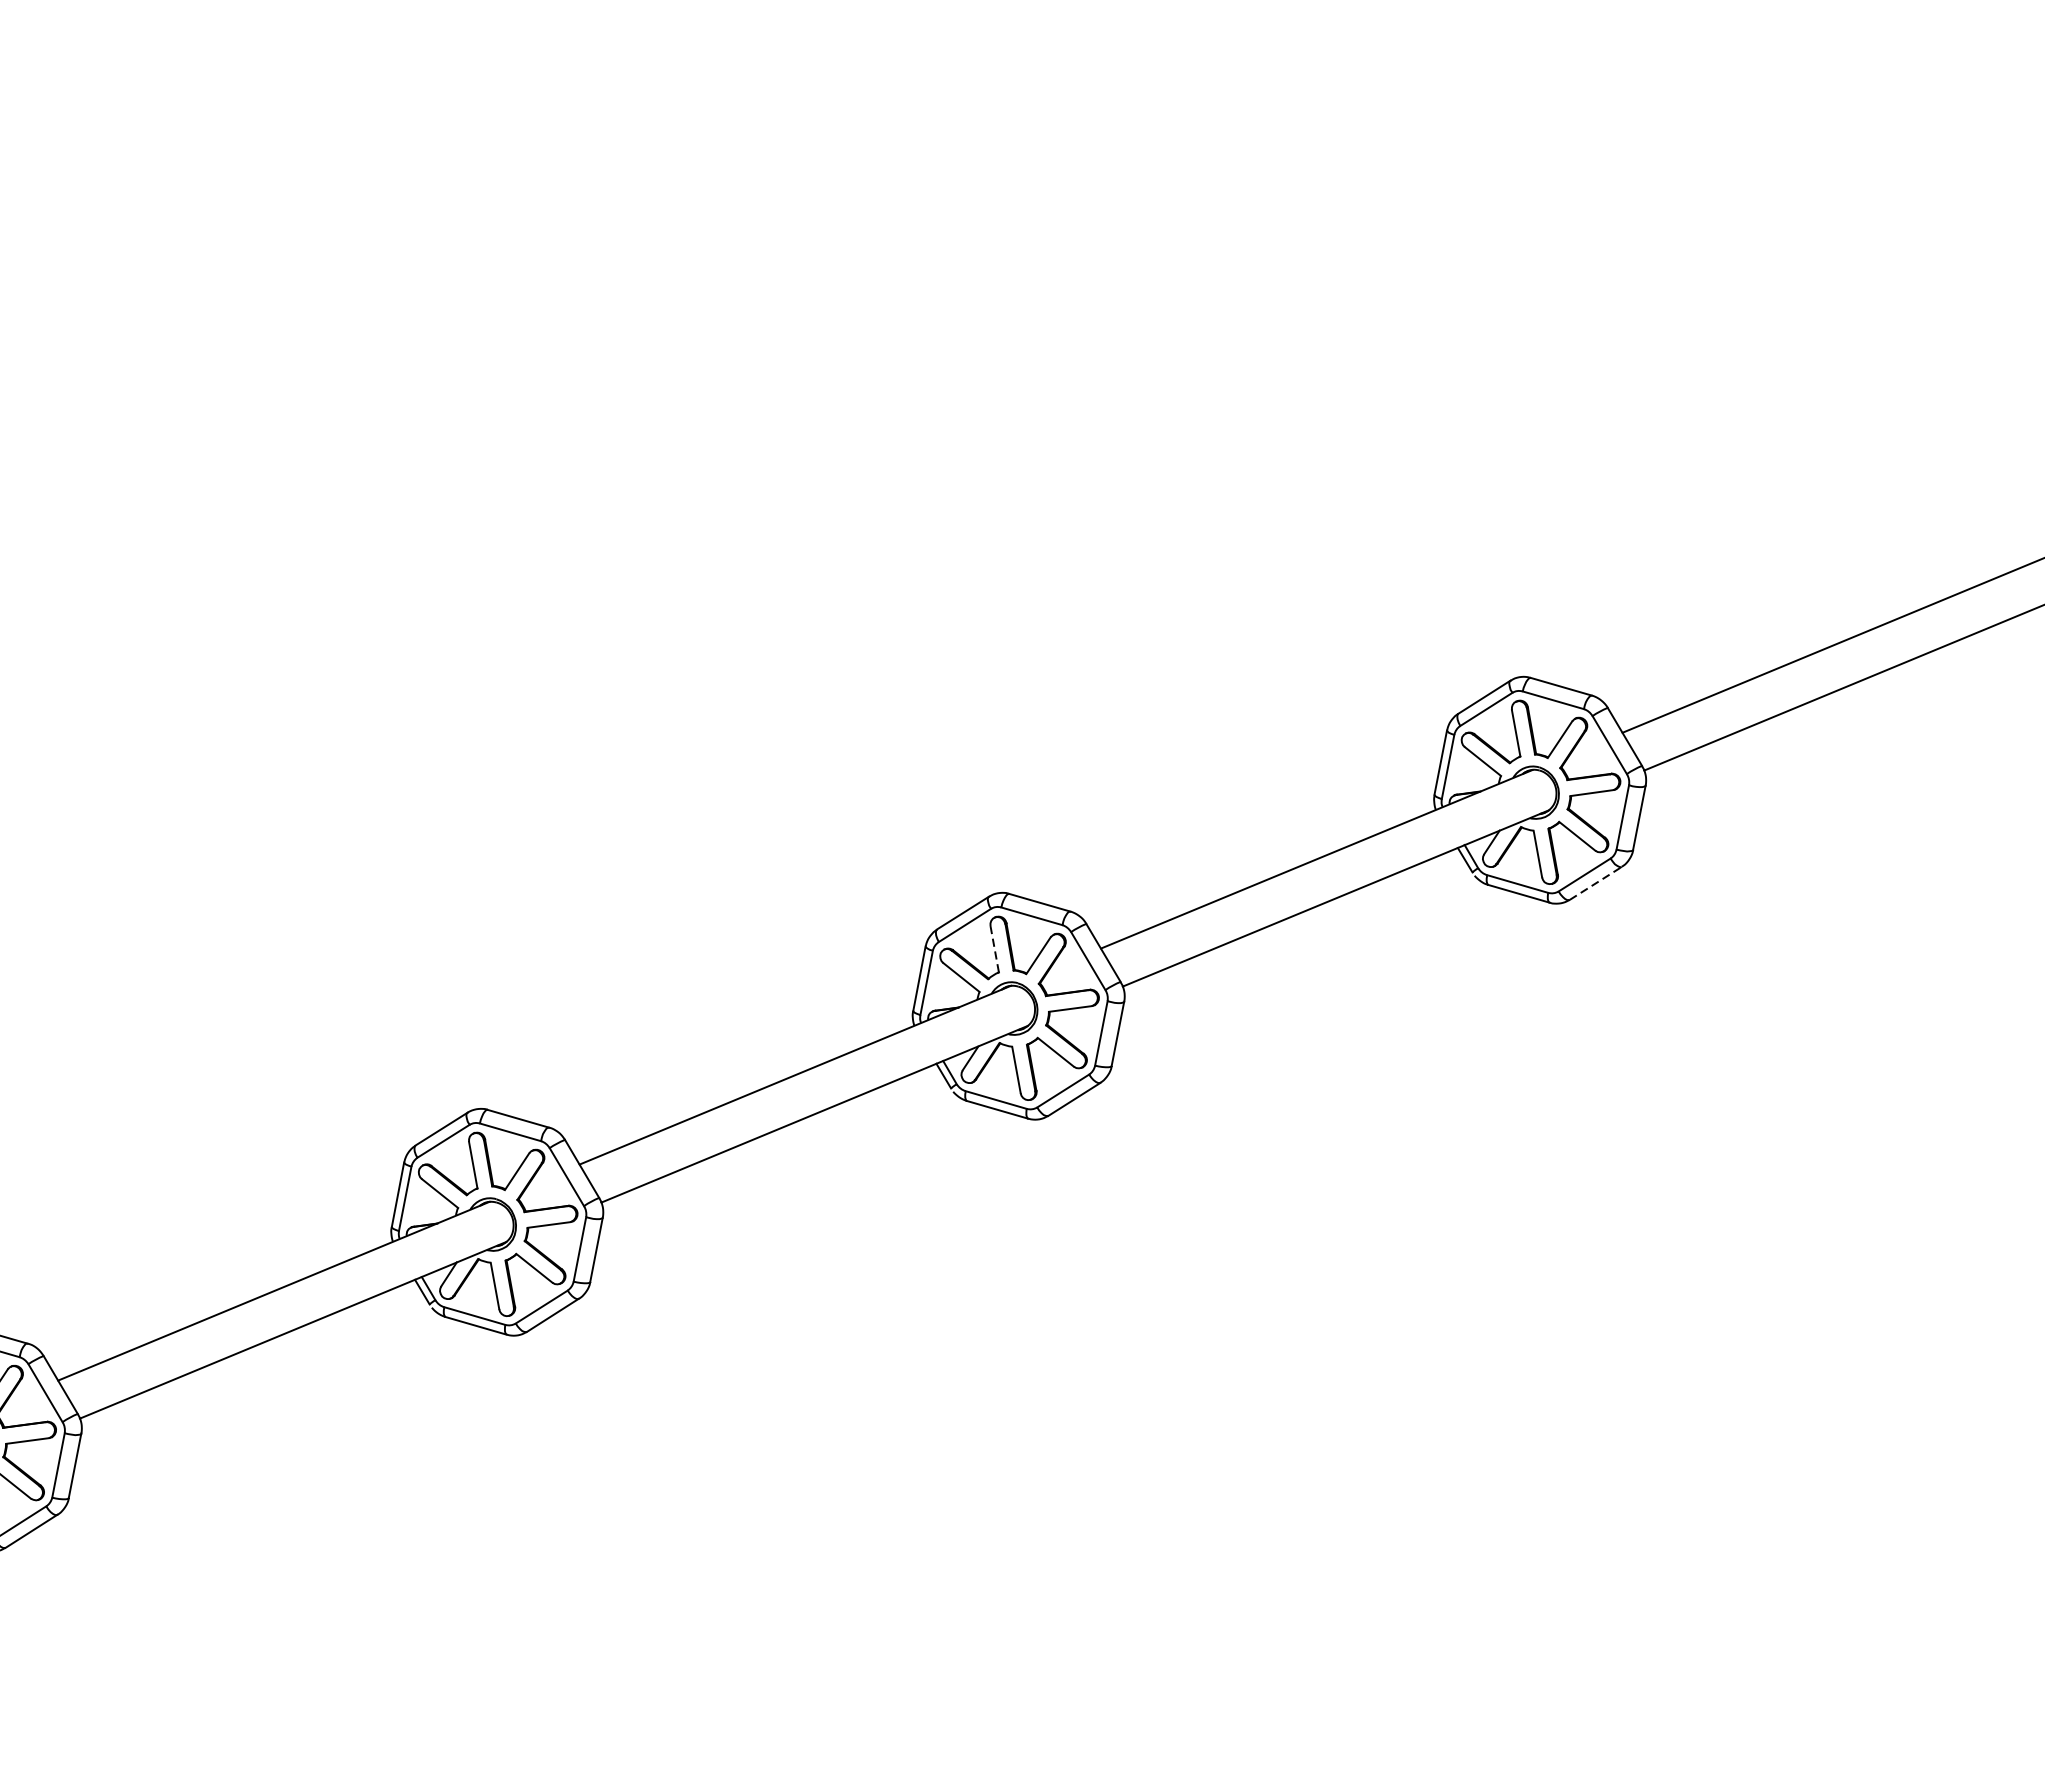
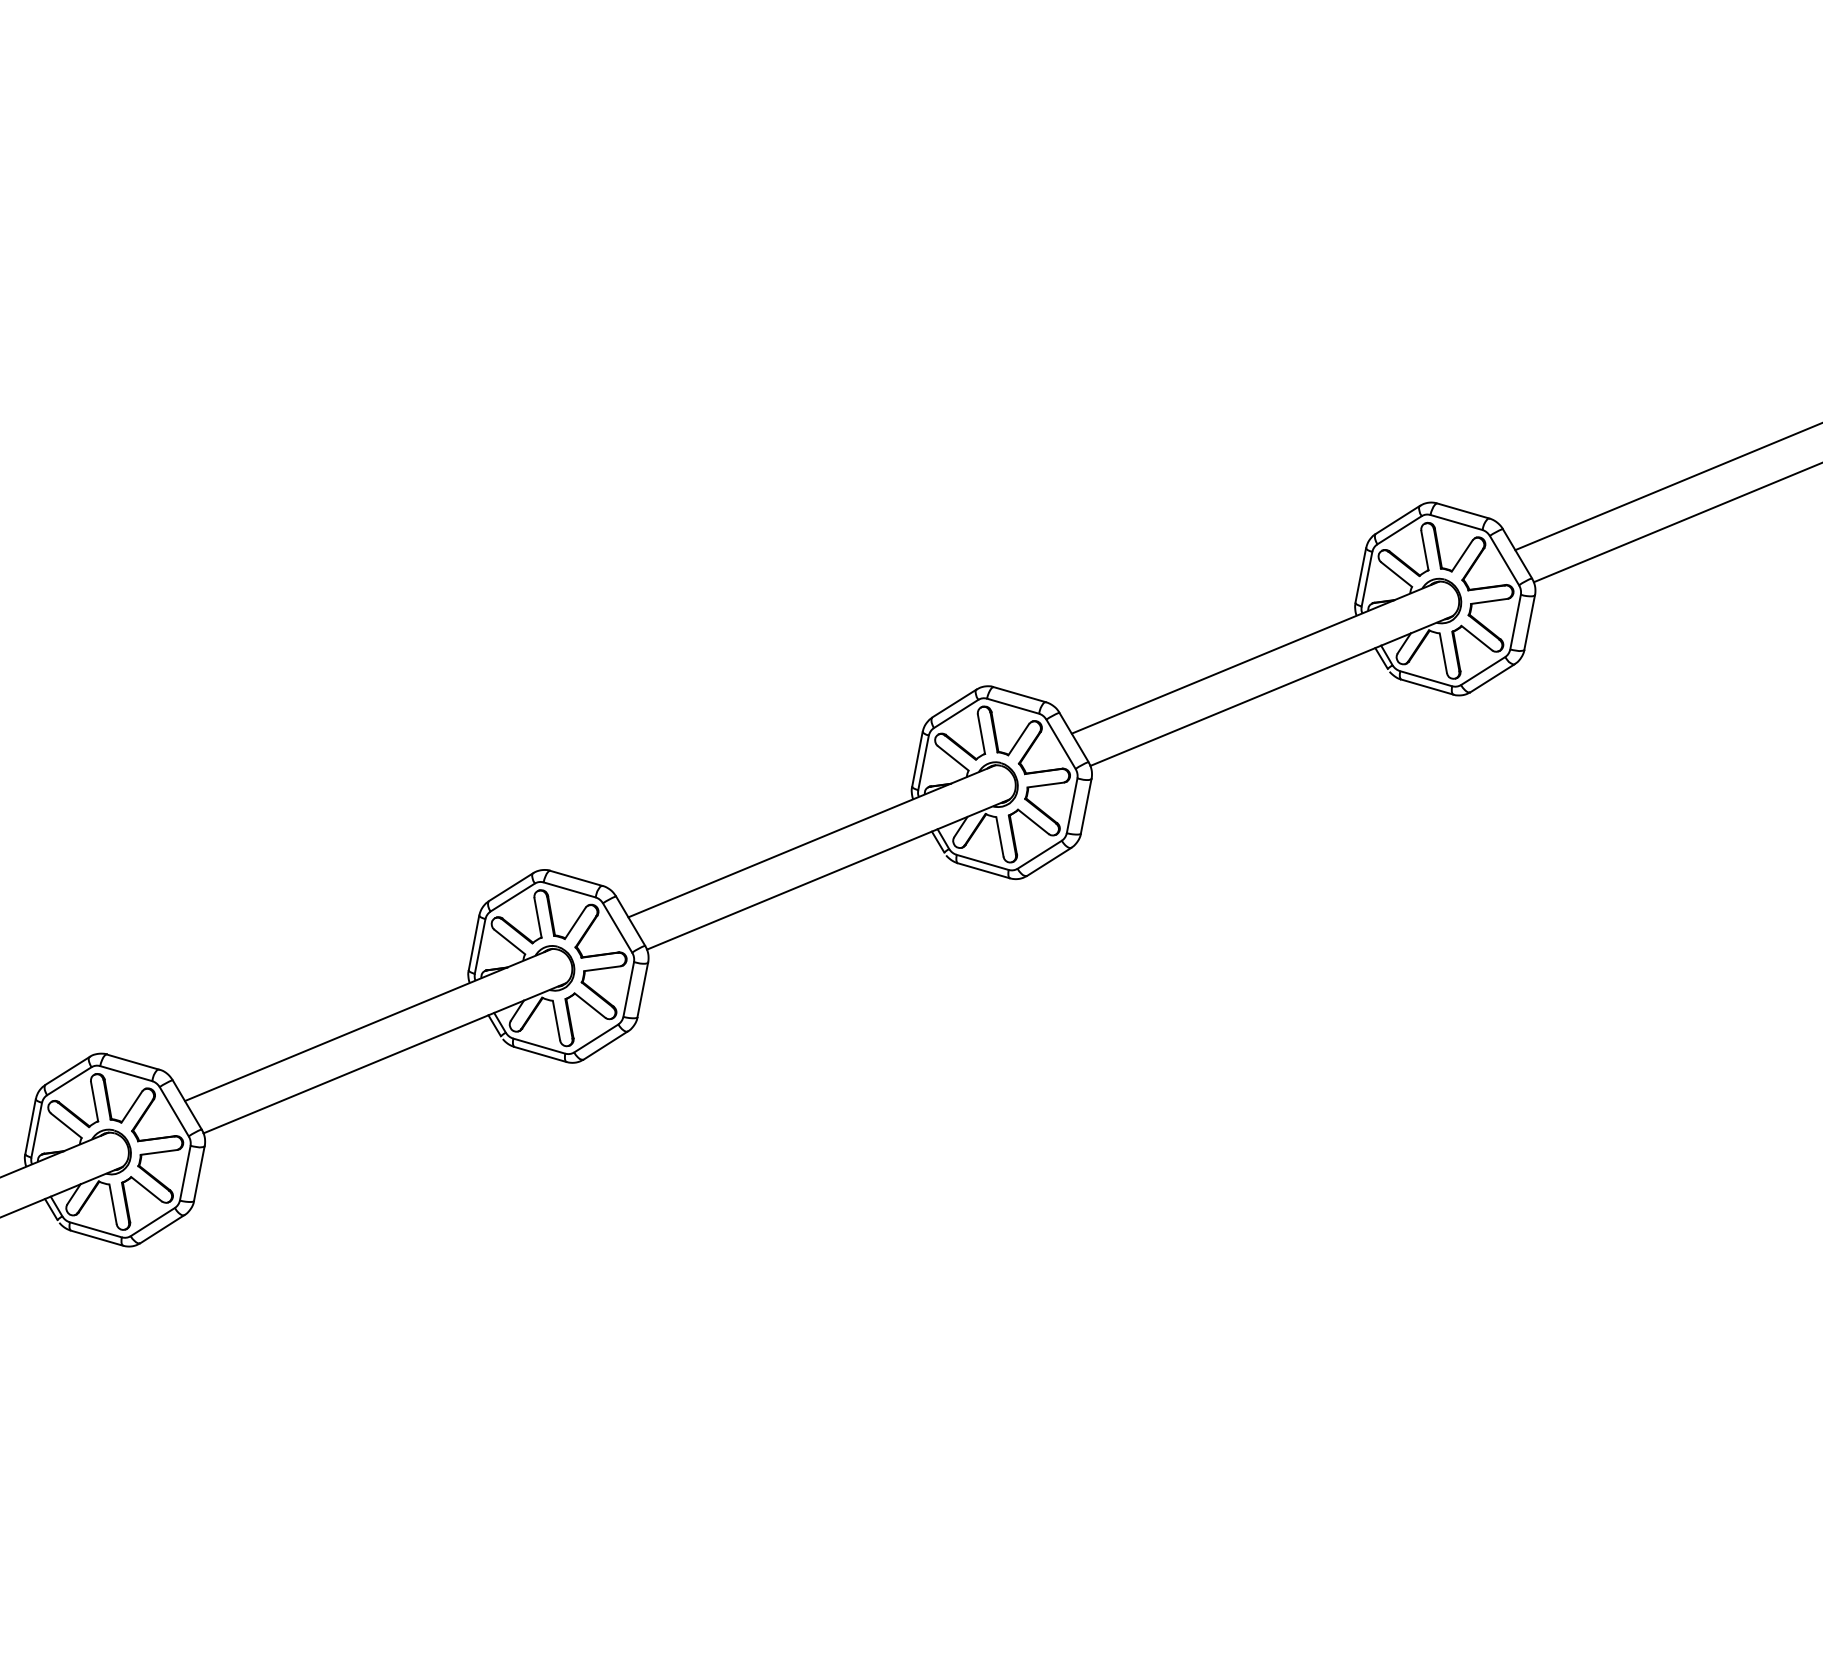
line: (1596, 883) -> (1493, 678), dashed -> solid
line: (994, 949) -> (981, 734), dashed -> solid

